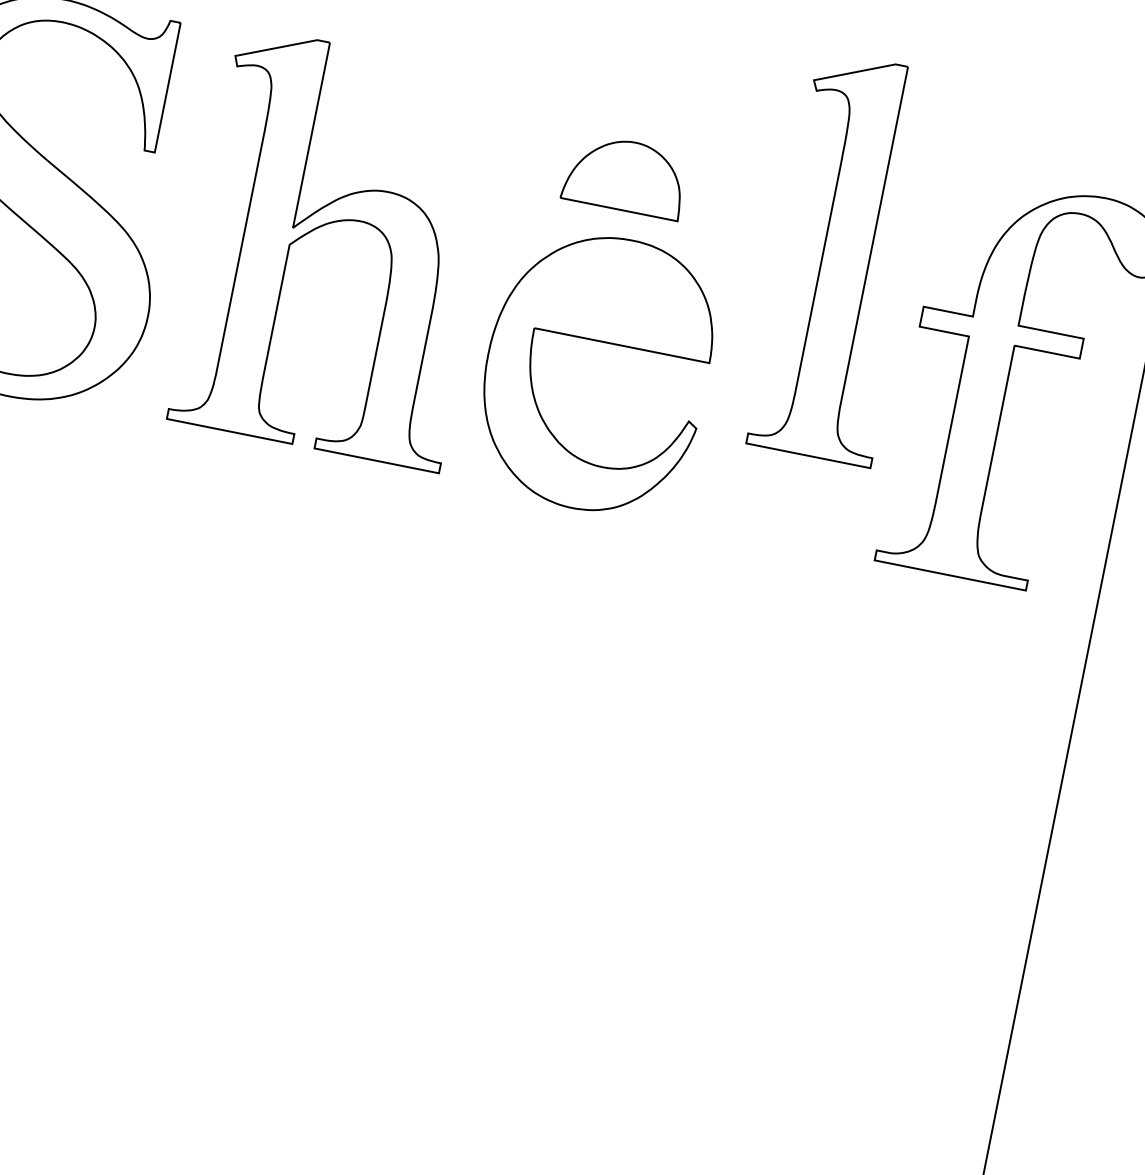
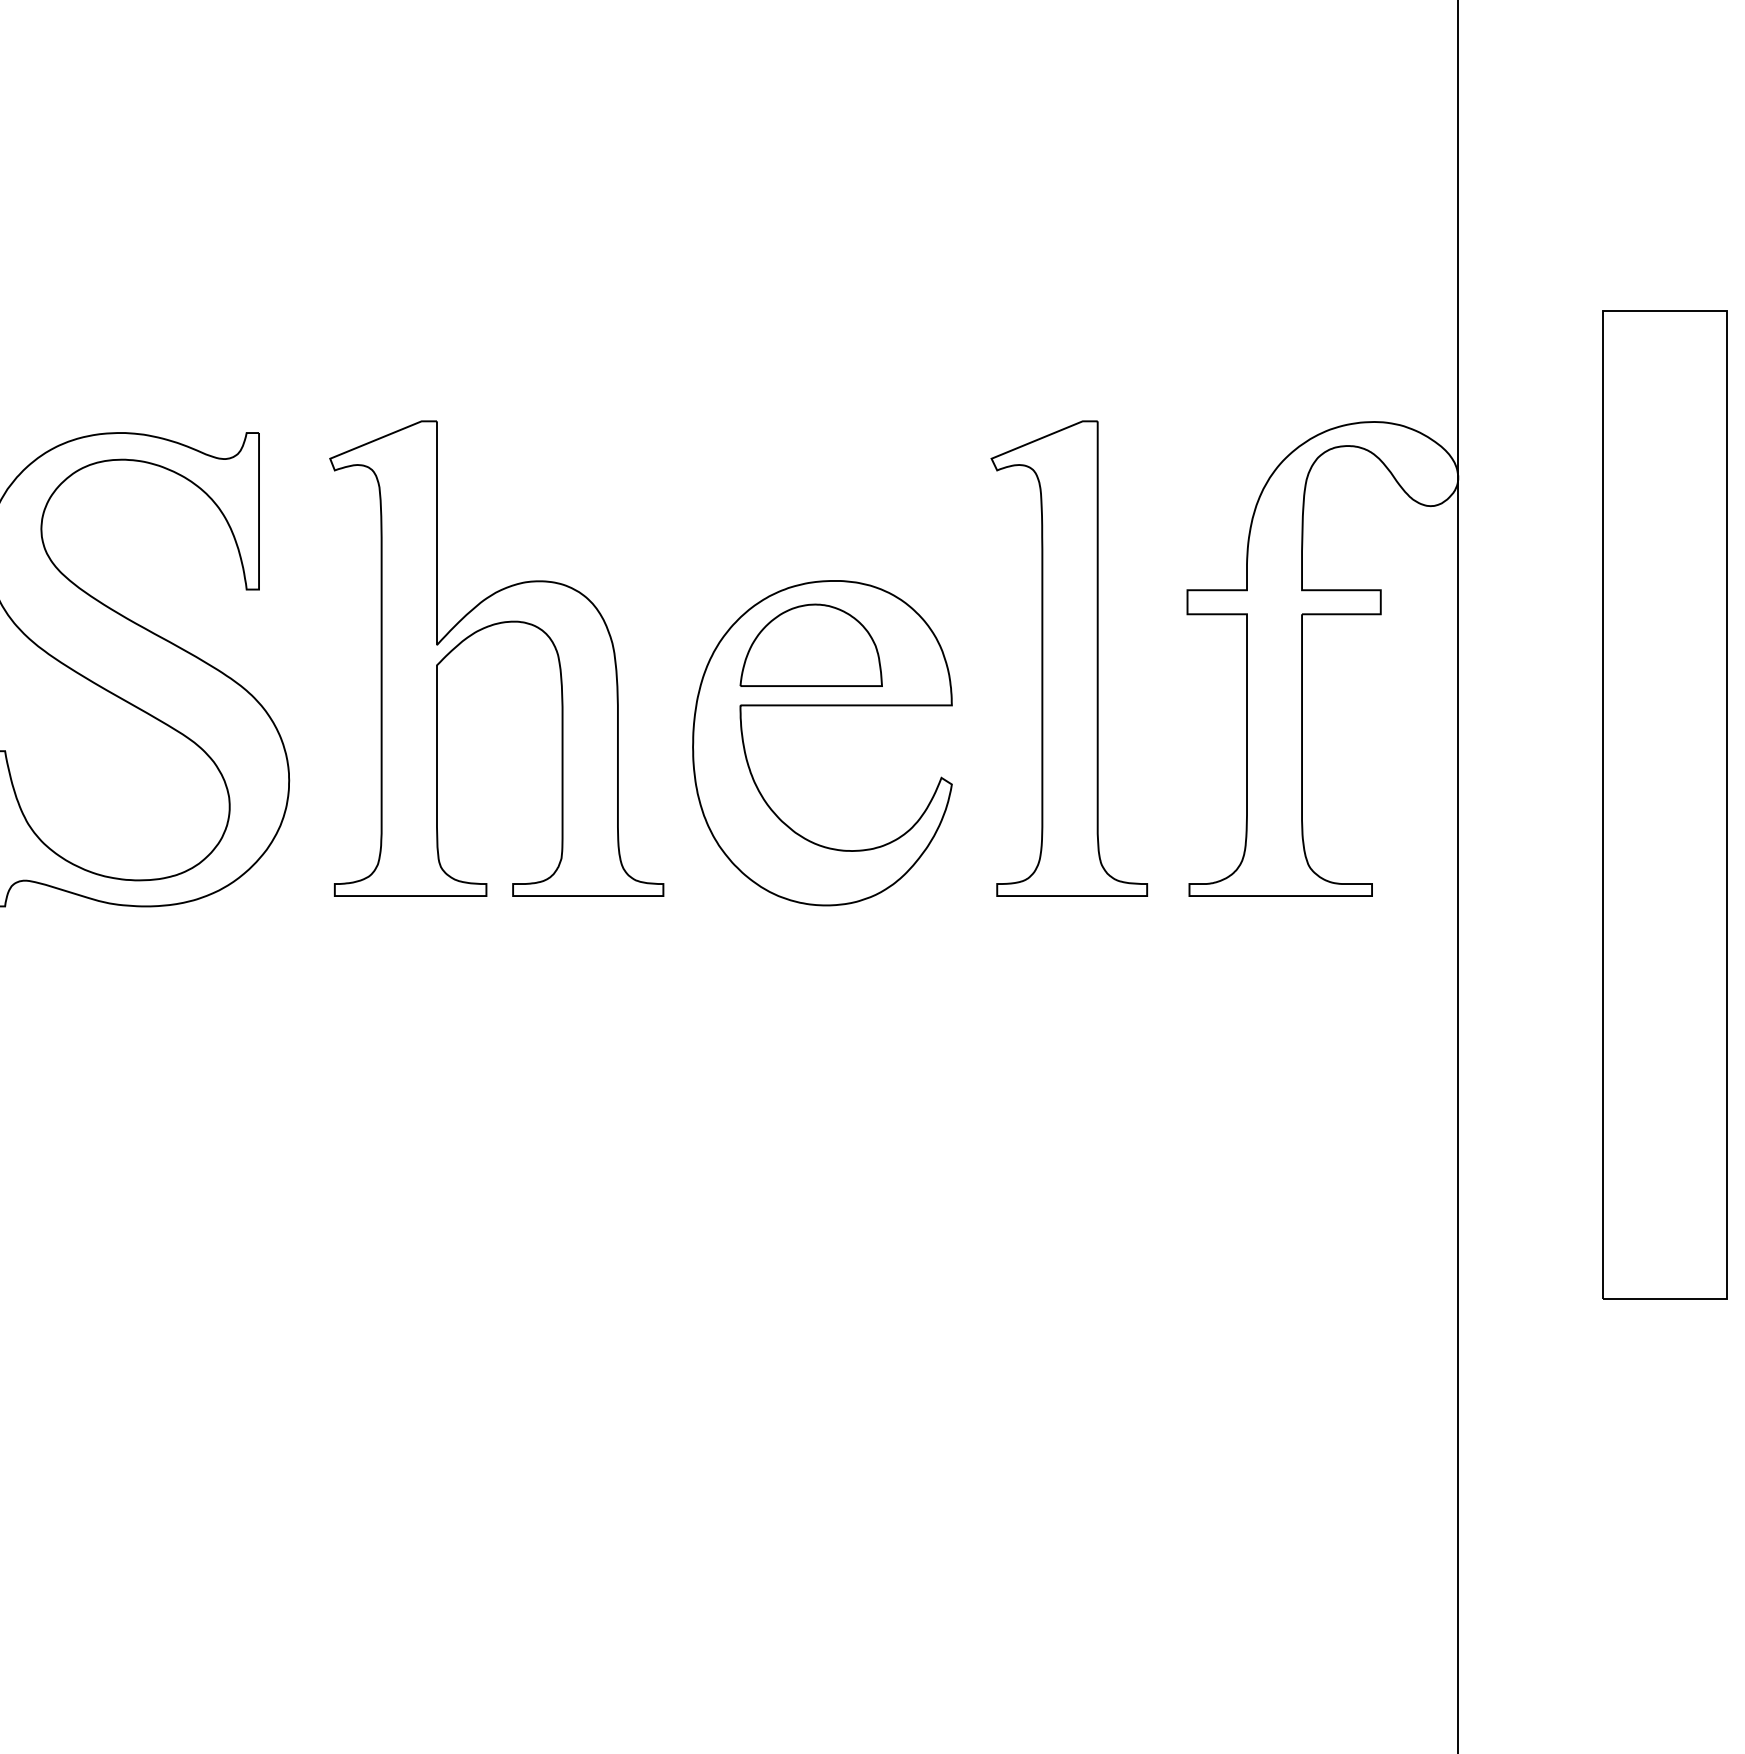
part: (625, 175) -> (810, 644), moved
part: (845, 258) -> (1069, 658), moved

